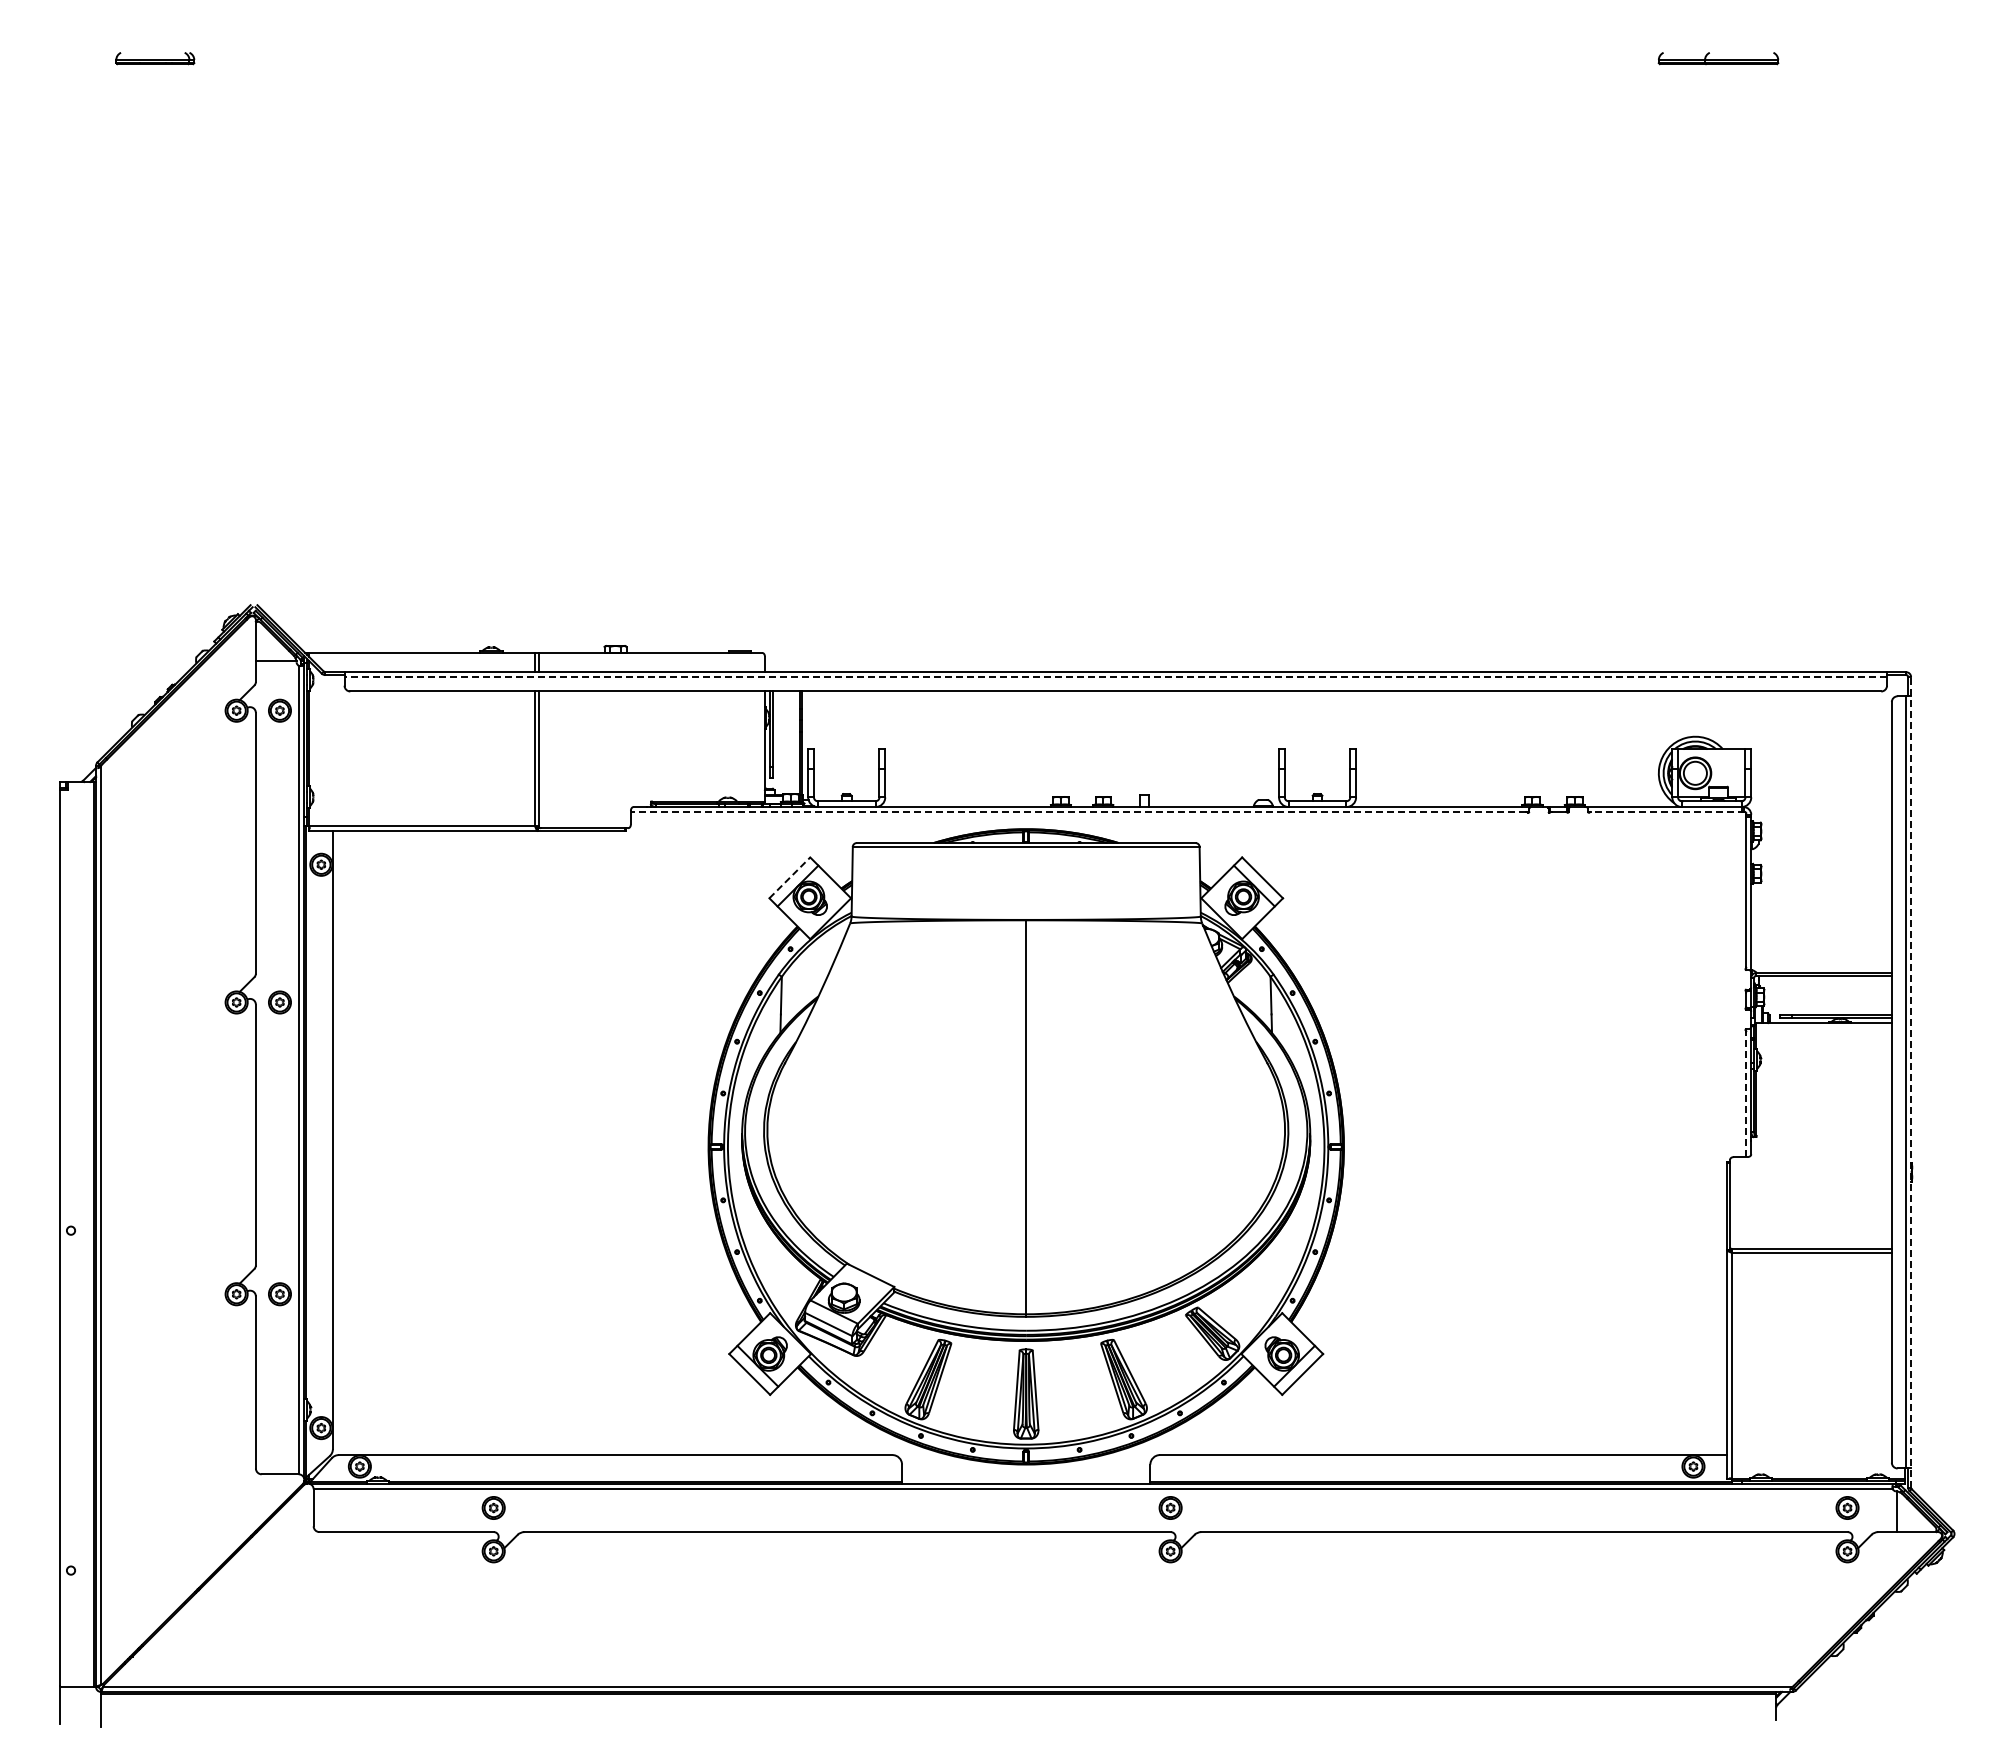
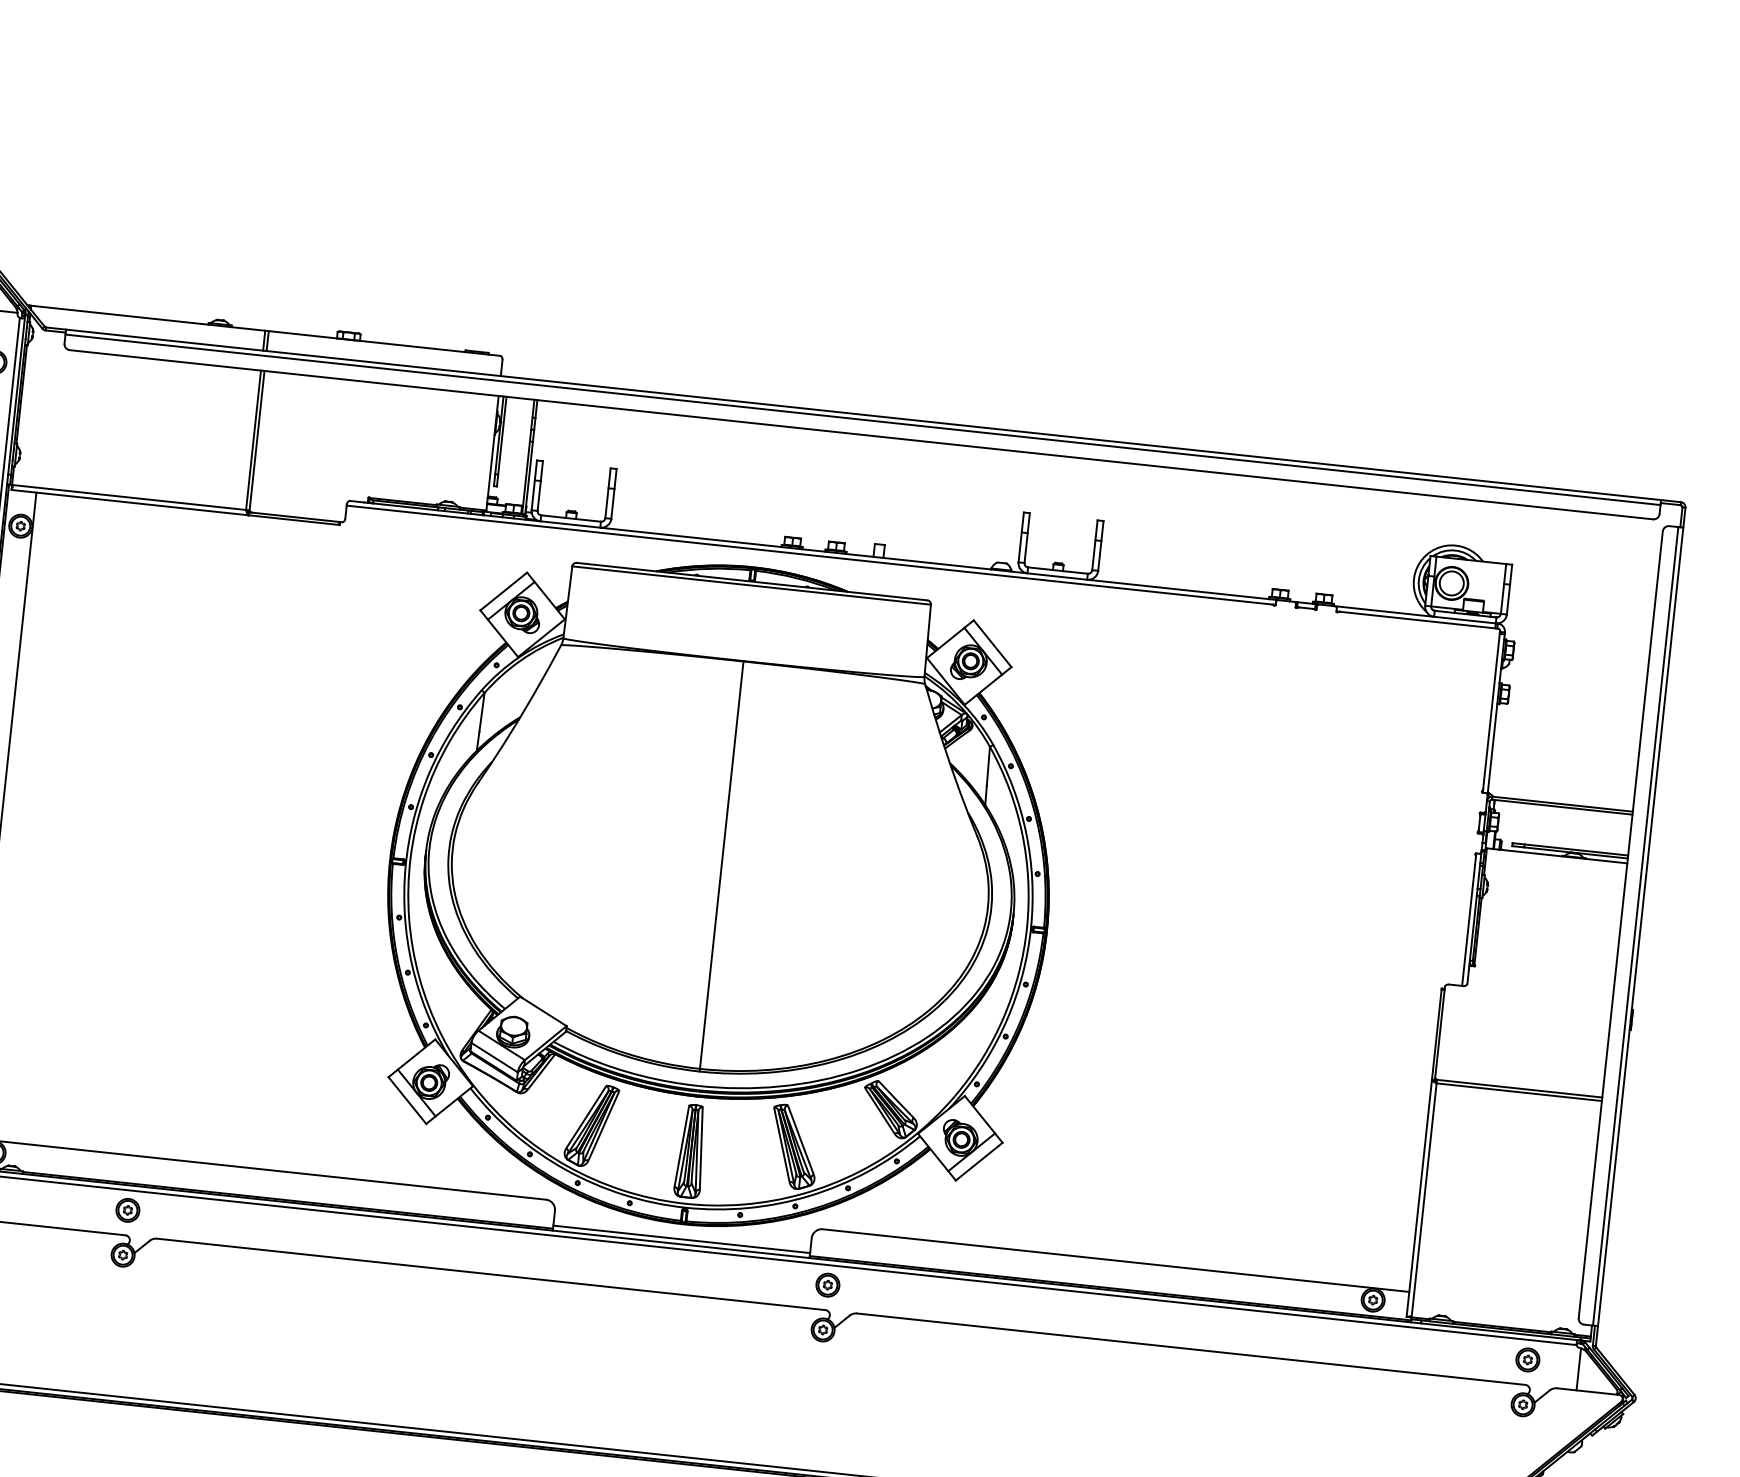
line: (1115, 677) -> (862, 420), dashed -> solid
line: (1078, 811) -> (809, 554), dashed -> solid
line: (1667, 811) -> (1418, 619), dashed -> solid
line: (789, 877) -> (503, 591), dashed -> solid
line: (1911, 1081) -> (1641, 926), dashed -> solid
line: (1746, 1094) -> (1469, 921), dashed -> solid
line: (1026, 1479) -> (682, 1239), added

